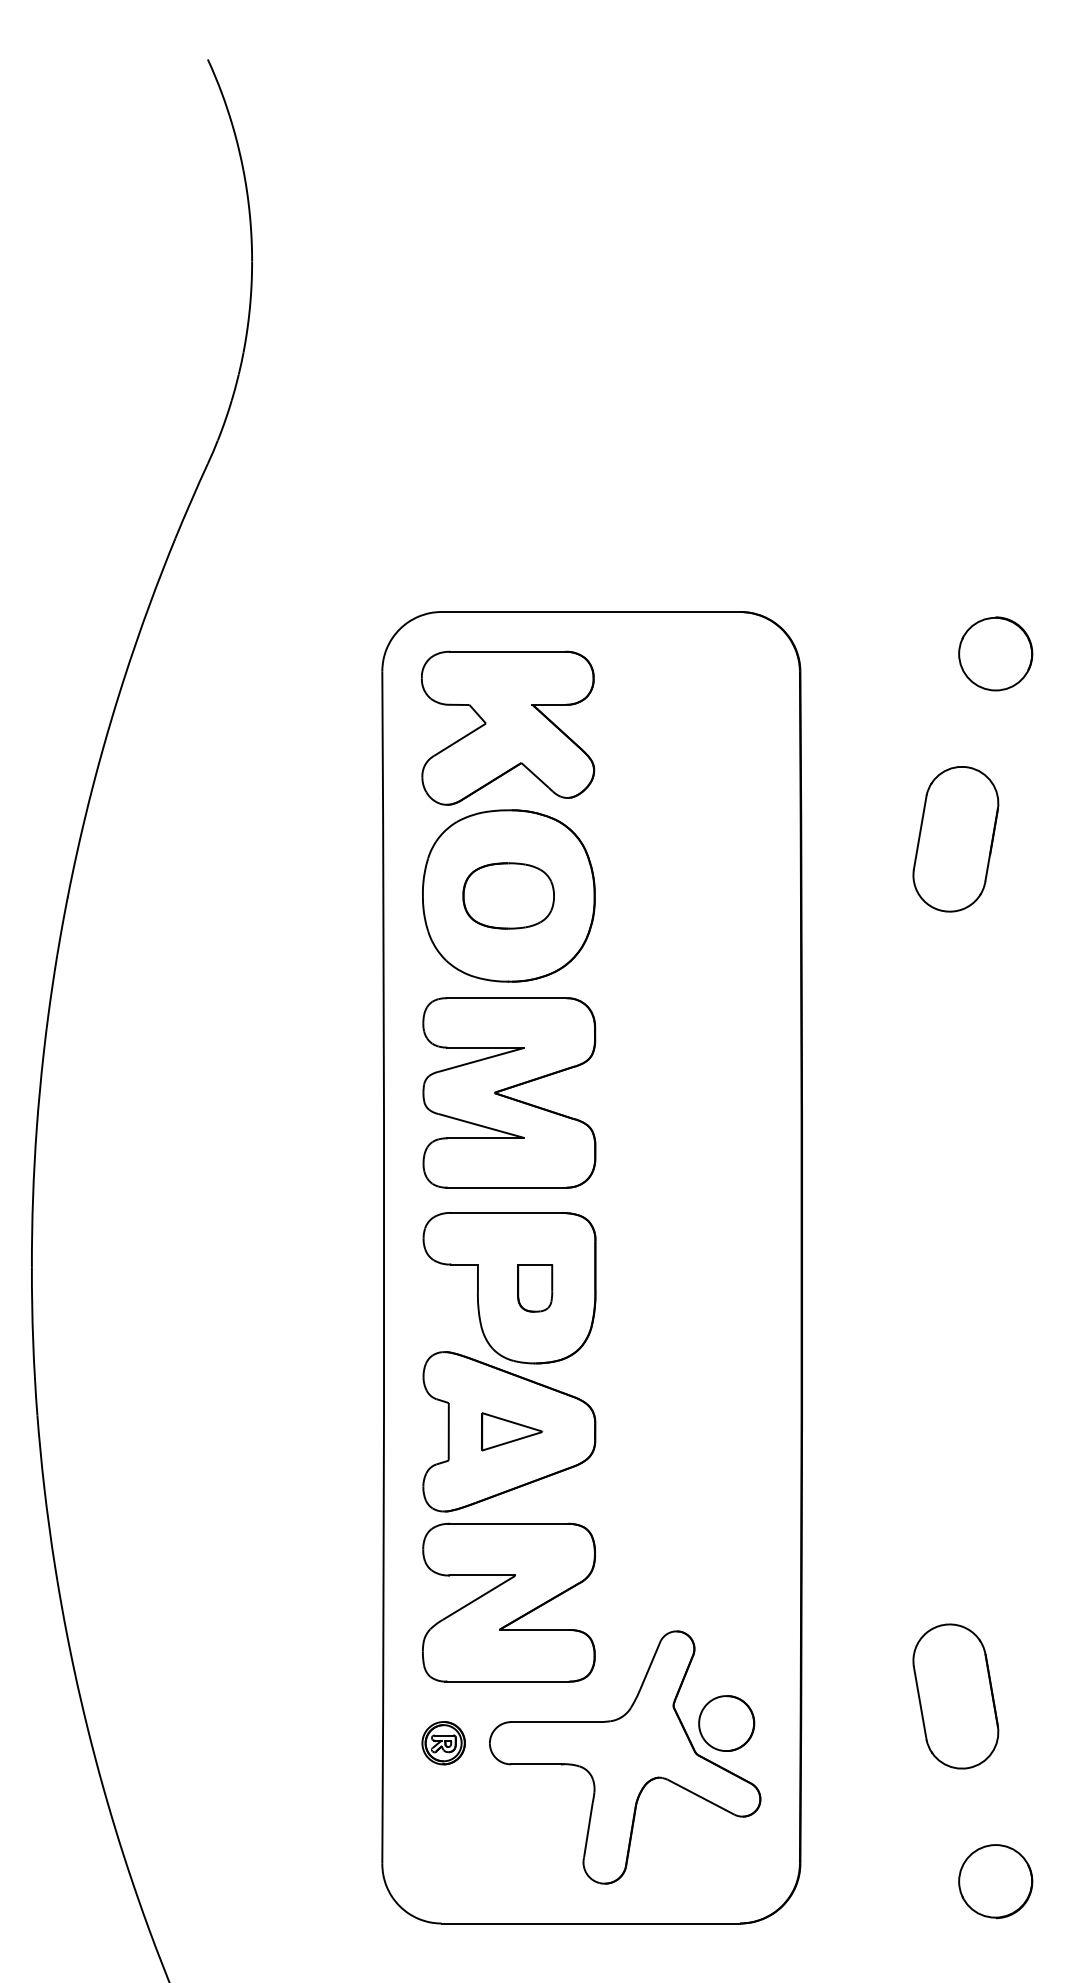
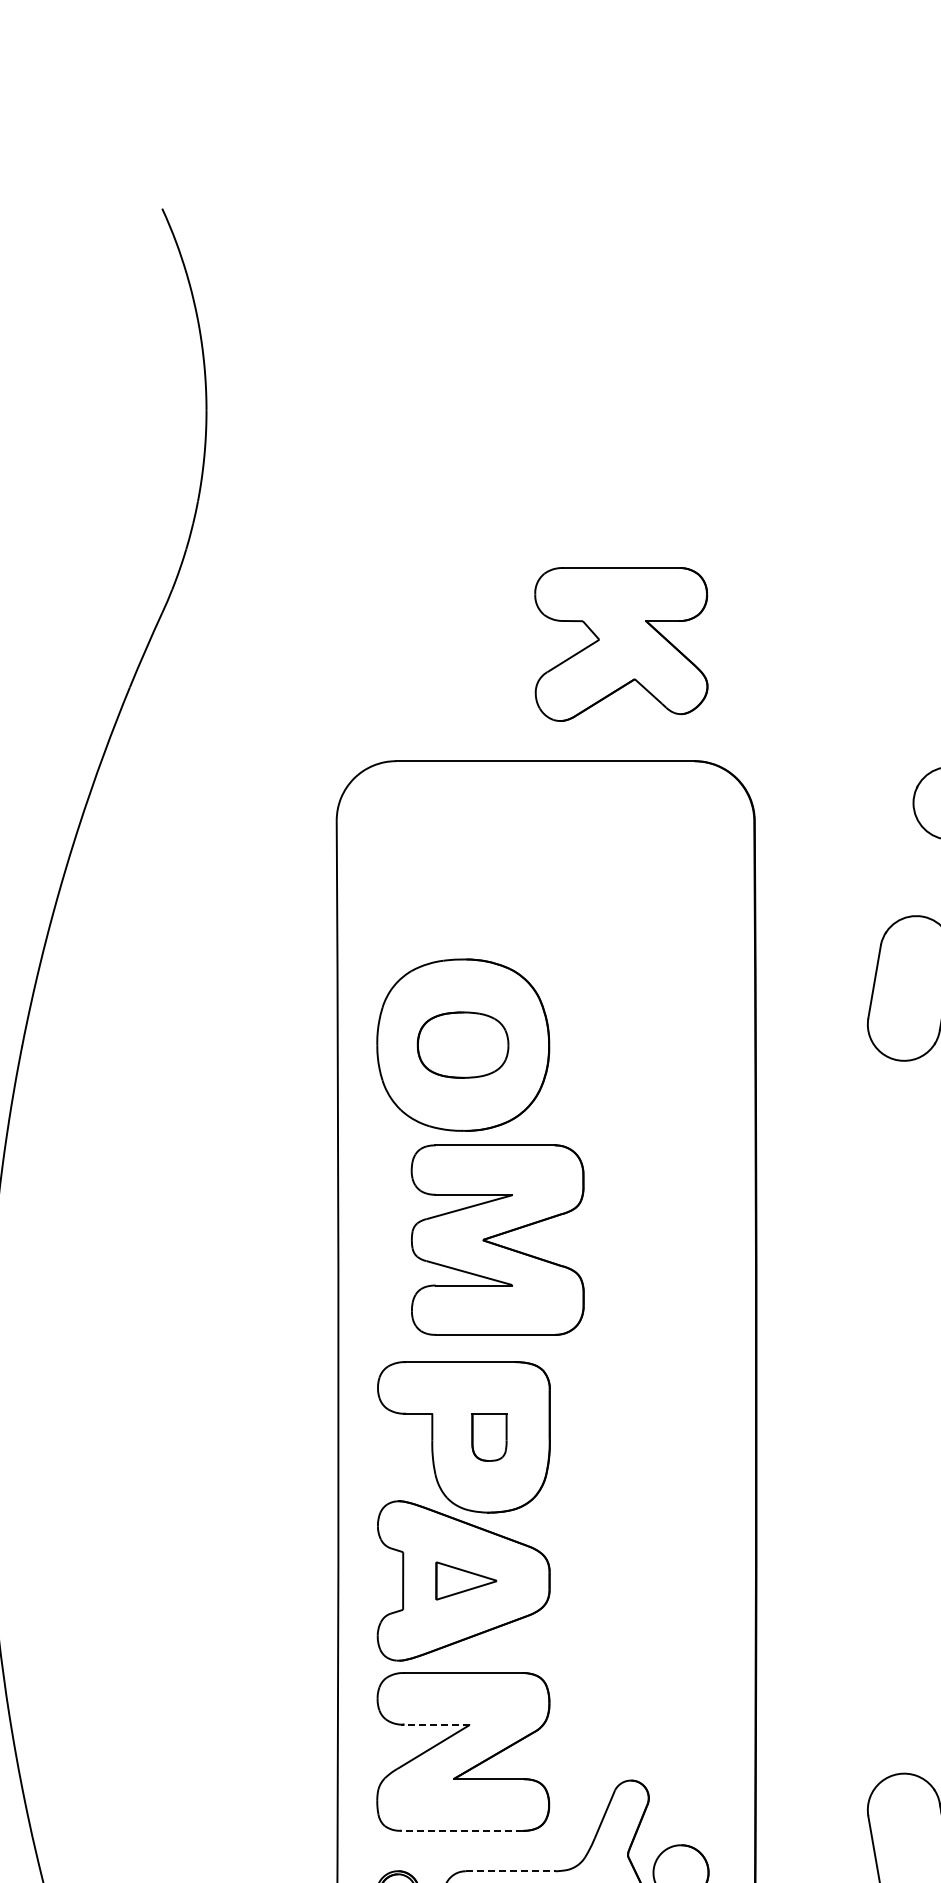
part: (508, 727) -> (621, 643), moved
part: (509, 1092) -> (497, 1239), moved
line: (482, 1575) -> (436, 1724), solid -> dashed
line: (508, 1681) -> (462, 1830), solid -> dashed
line: (556, 1722) -> (510, 1871), solid -> dashed

